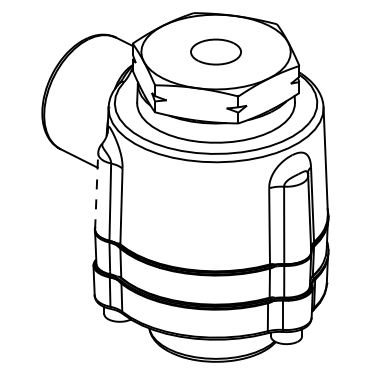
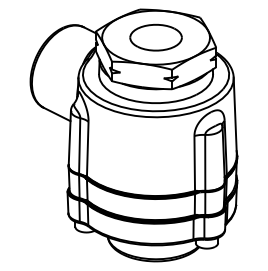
part: (215, 51) -> (155, 37), size x1.43
line: (96, 191) -> (69, 138), dashed -> solid

